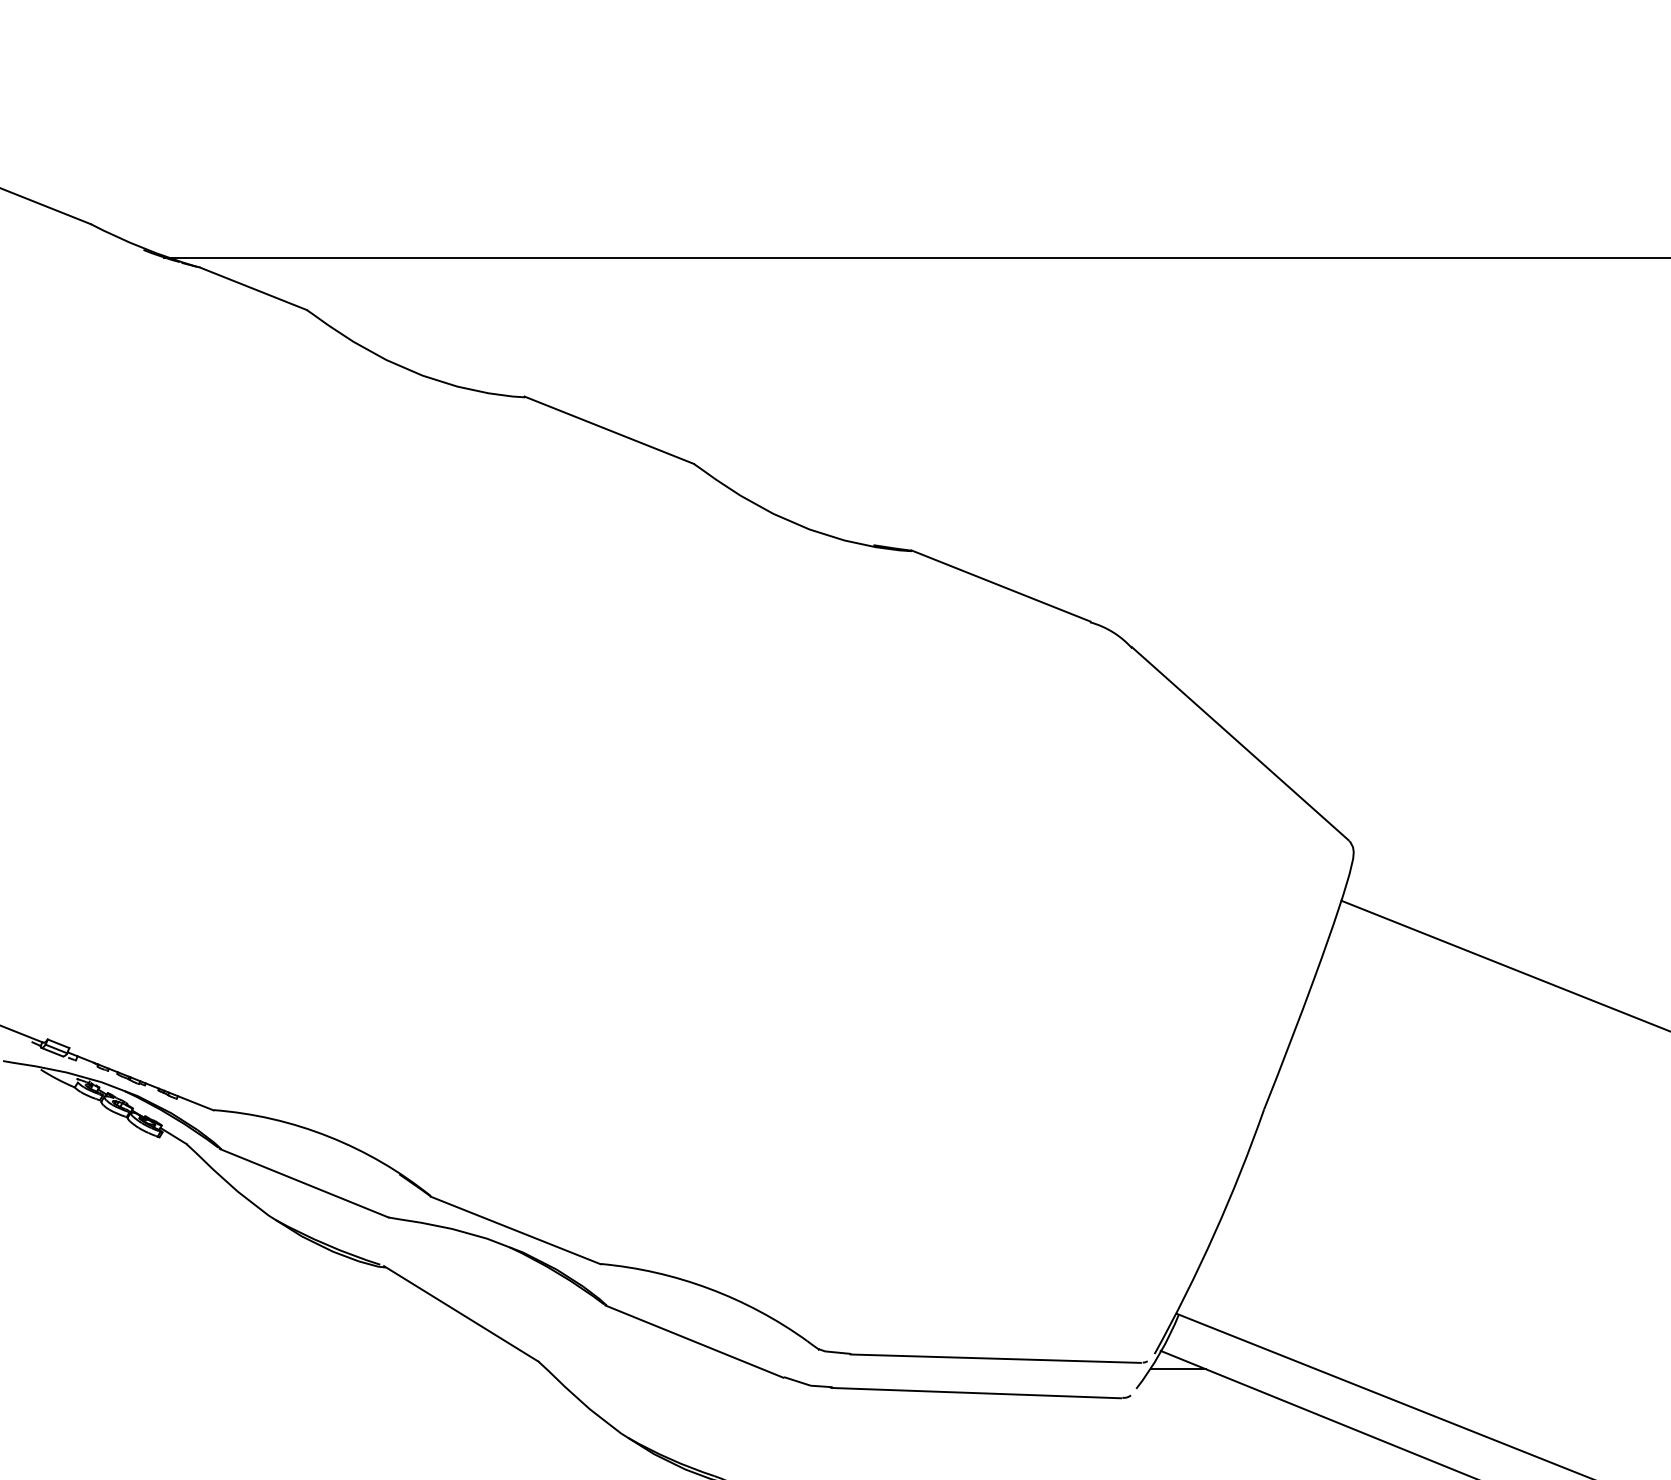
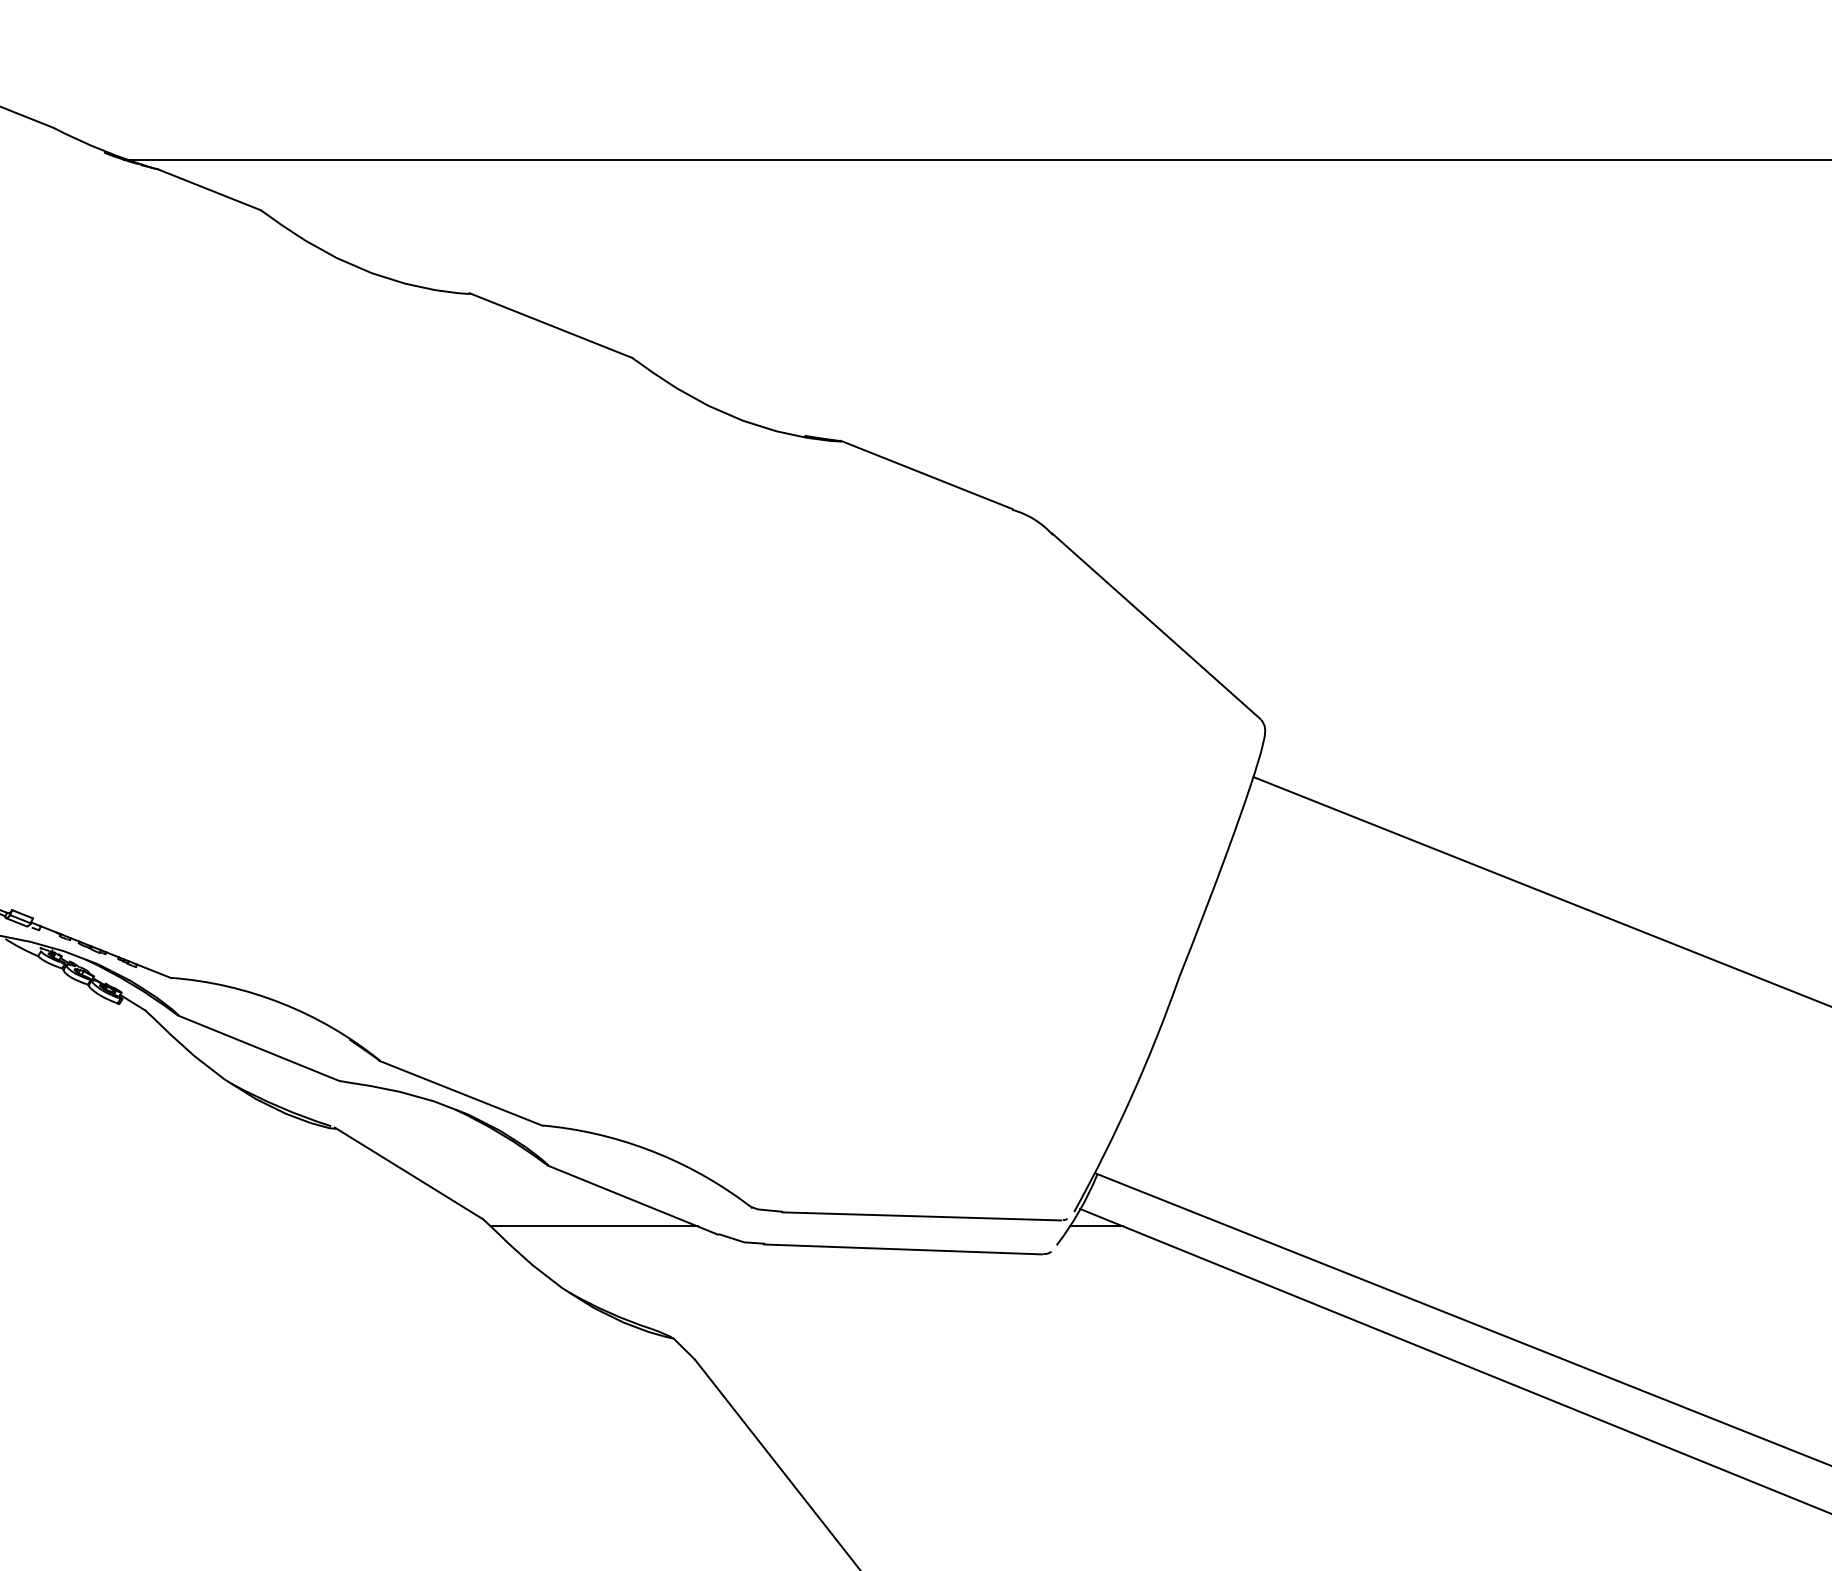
line: (653, 1369) -> (593, 1226), added

